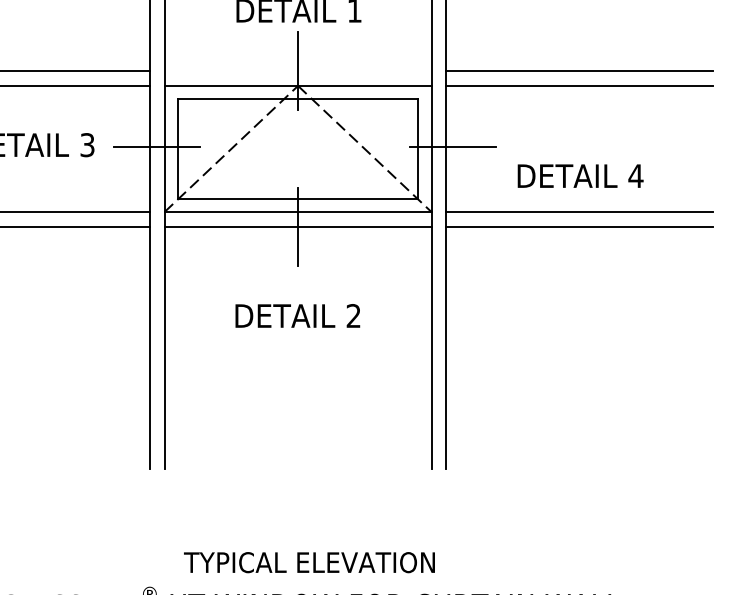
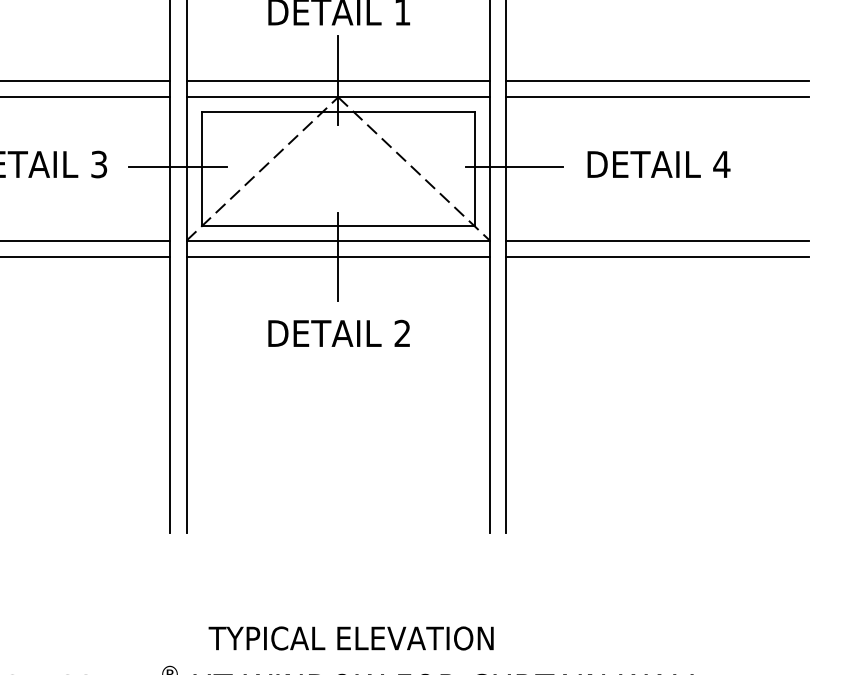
line: (297, 71) -> (337, 80), added
text: (580, 175) -> (658, 163), moved
text: (297, 315) -> (338, 332), moved

